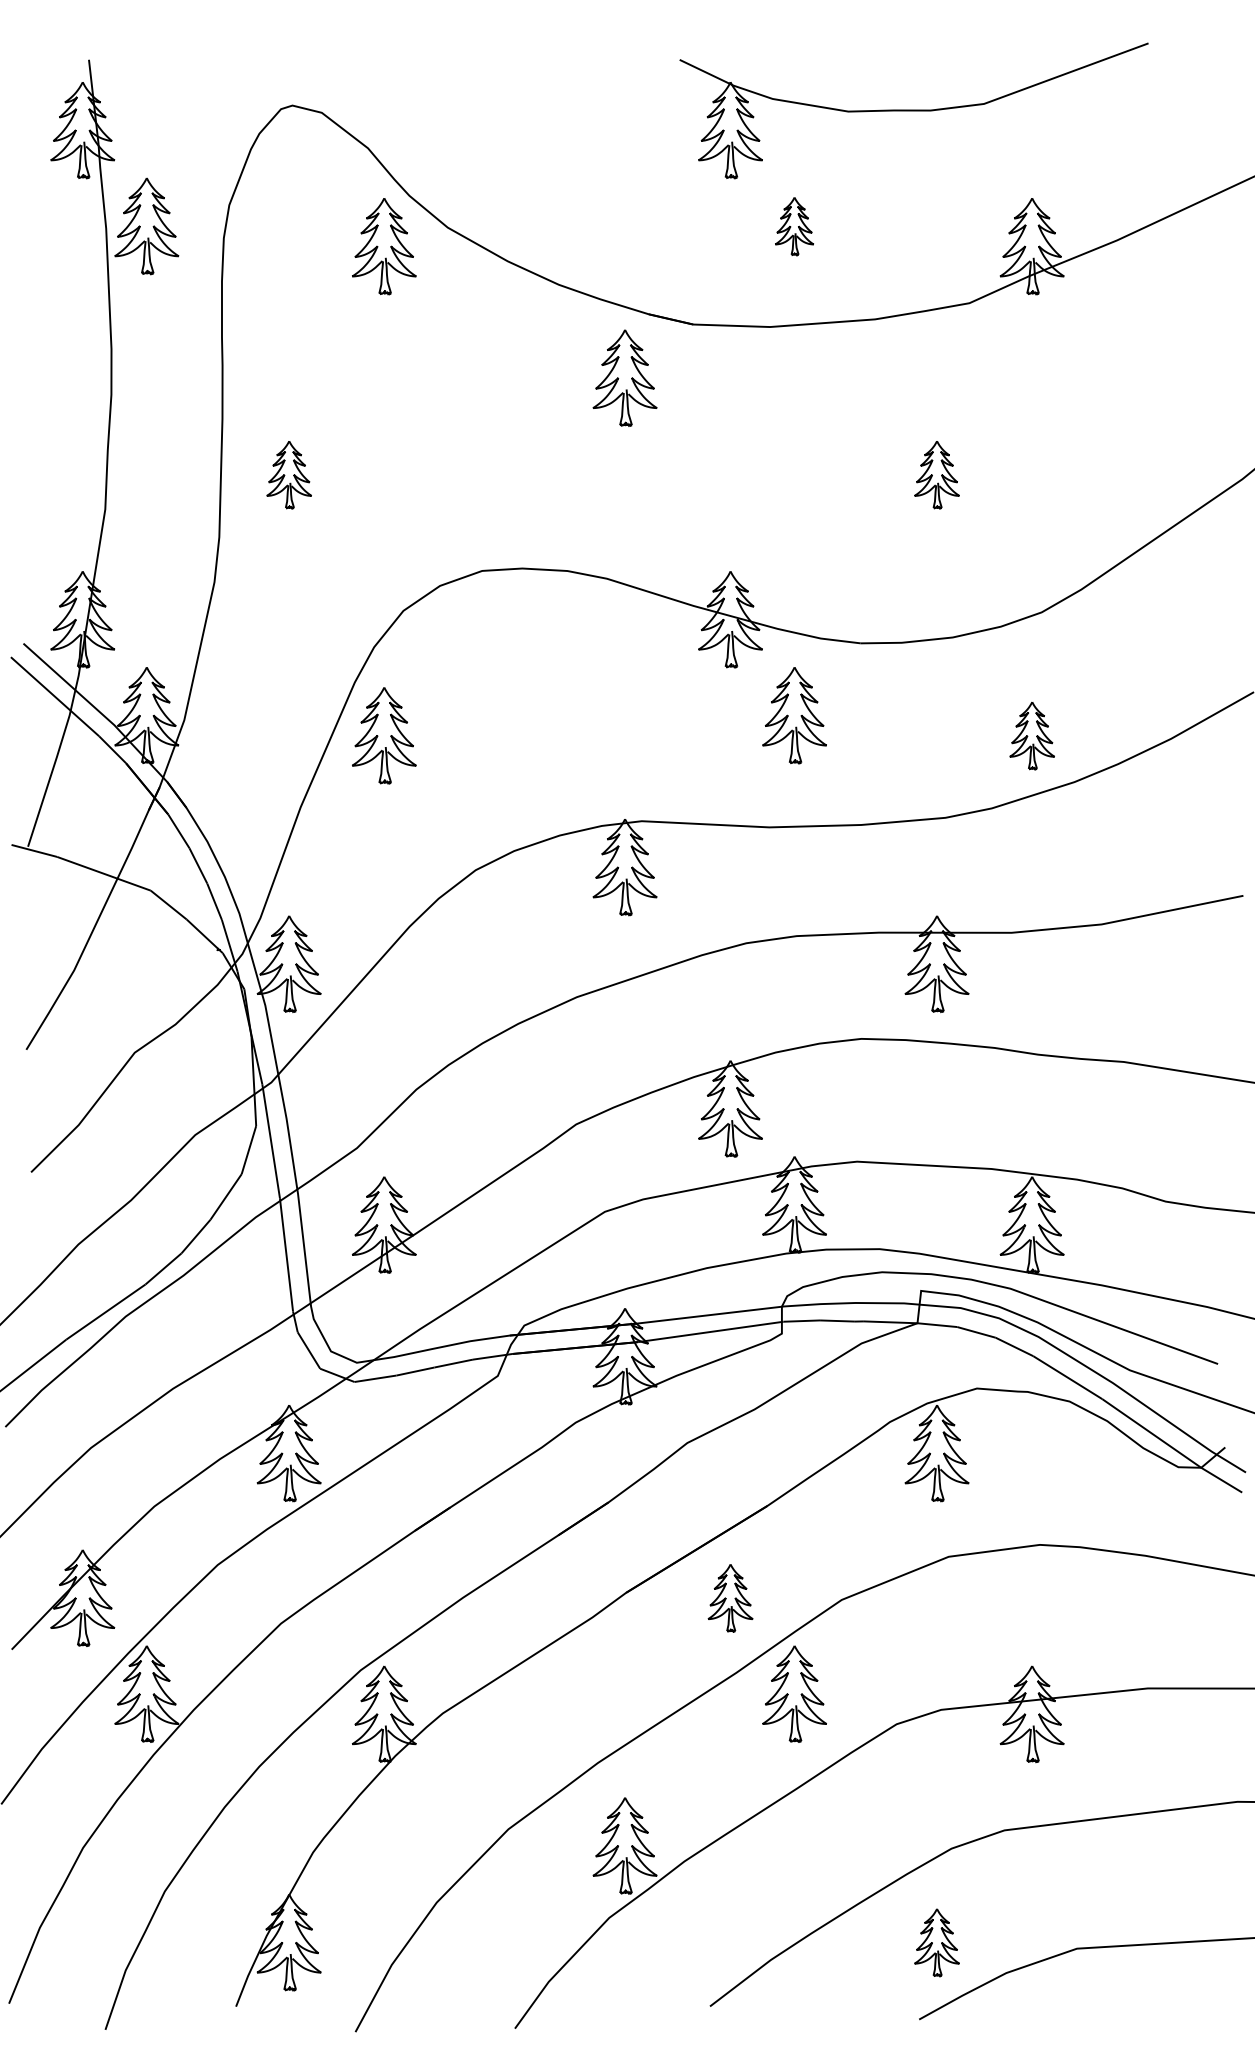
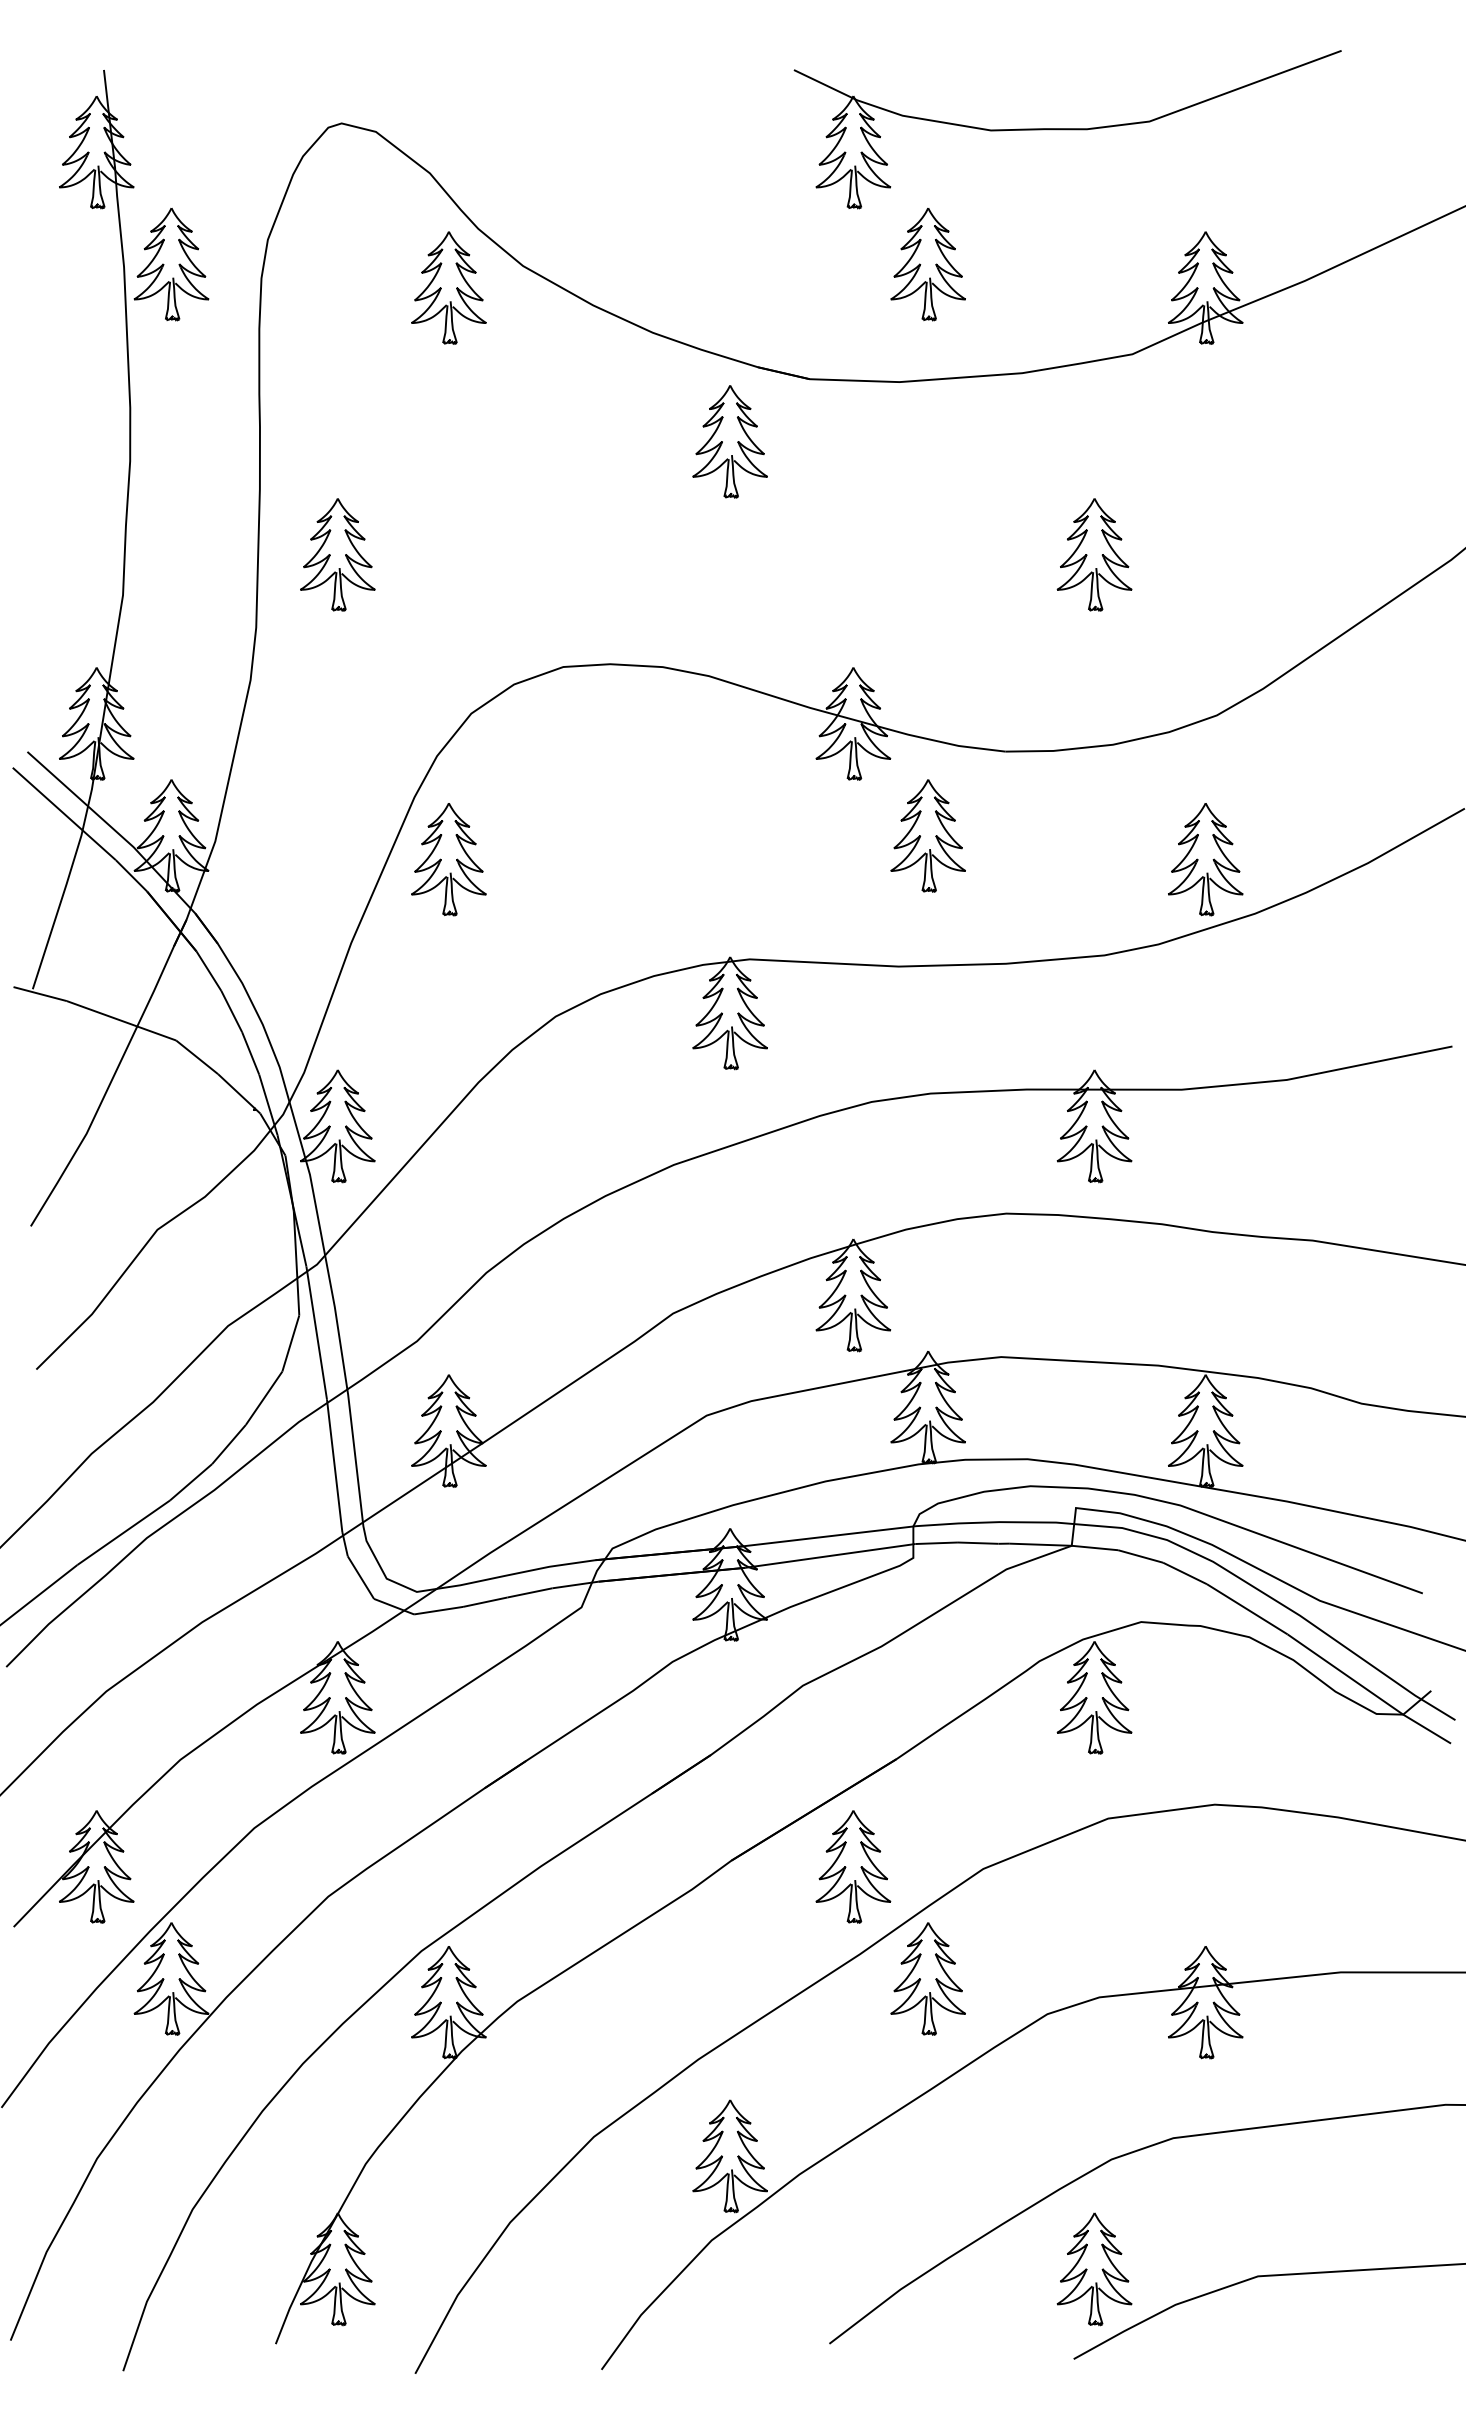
part: (794, 226) -> (927, 264), size x1.67
part: (288, 474) -> (337, 554), size x1.43
part: (936, 474) -> (1094, 554), size x1.43
part: (1032, 735) -> (1205, 859), size x1.43
part: (730, 1597) -> (853, 1866), size x1.43
part: (936, 1942) -> (1094, 2269), size x1.43

